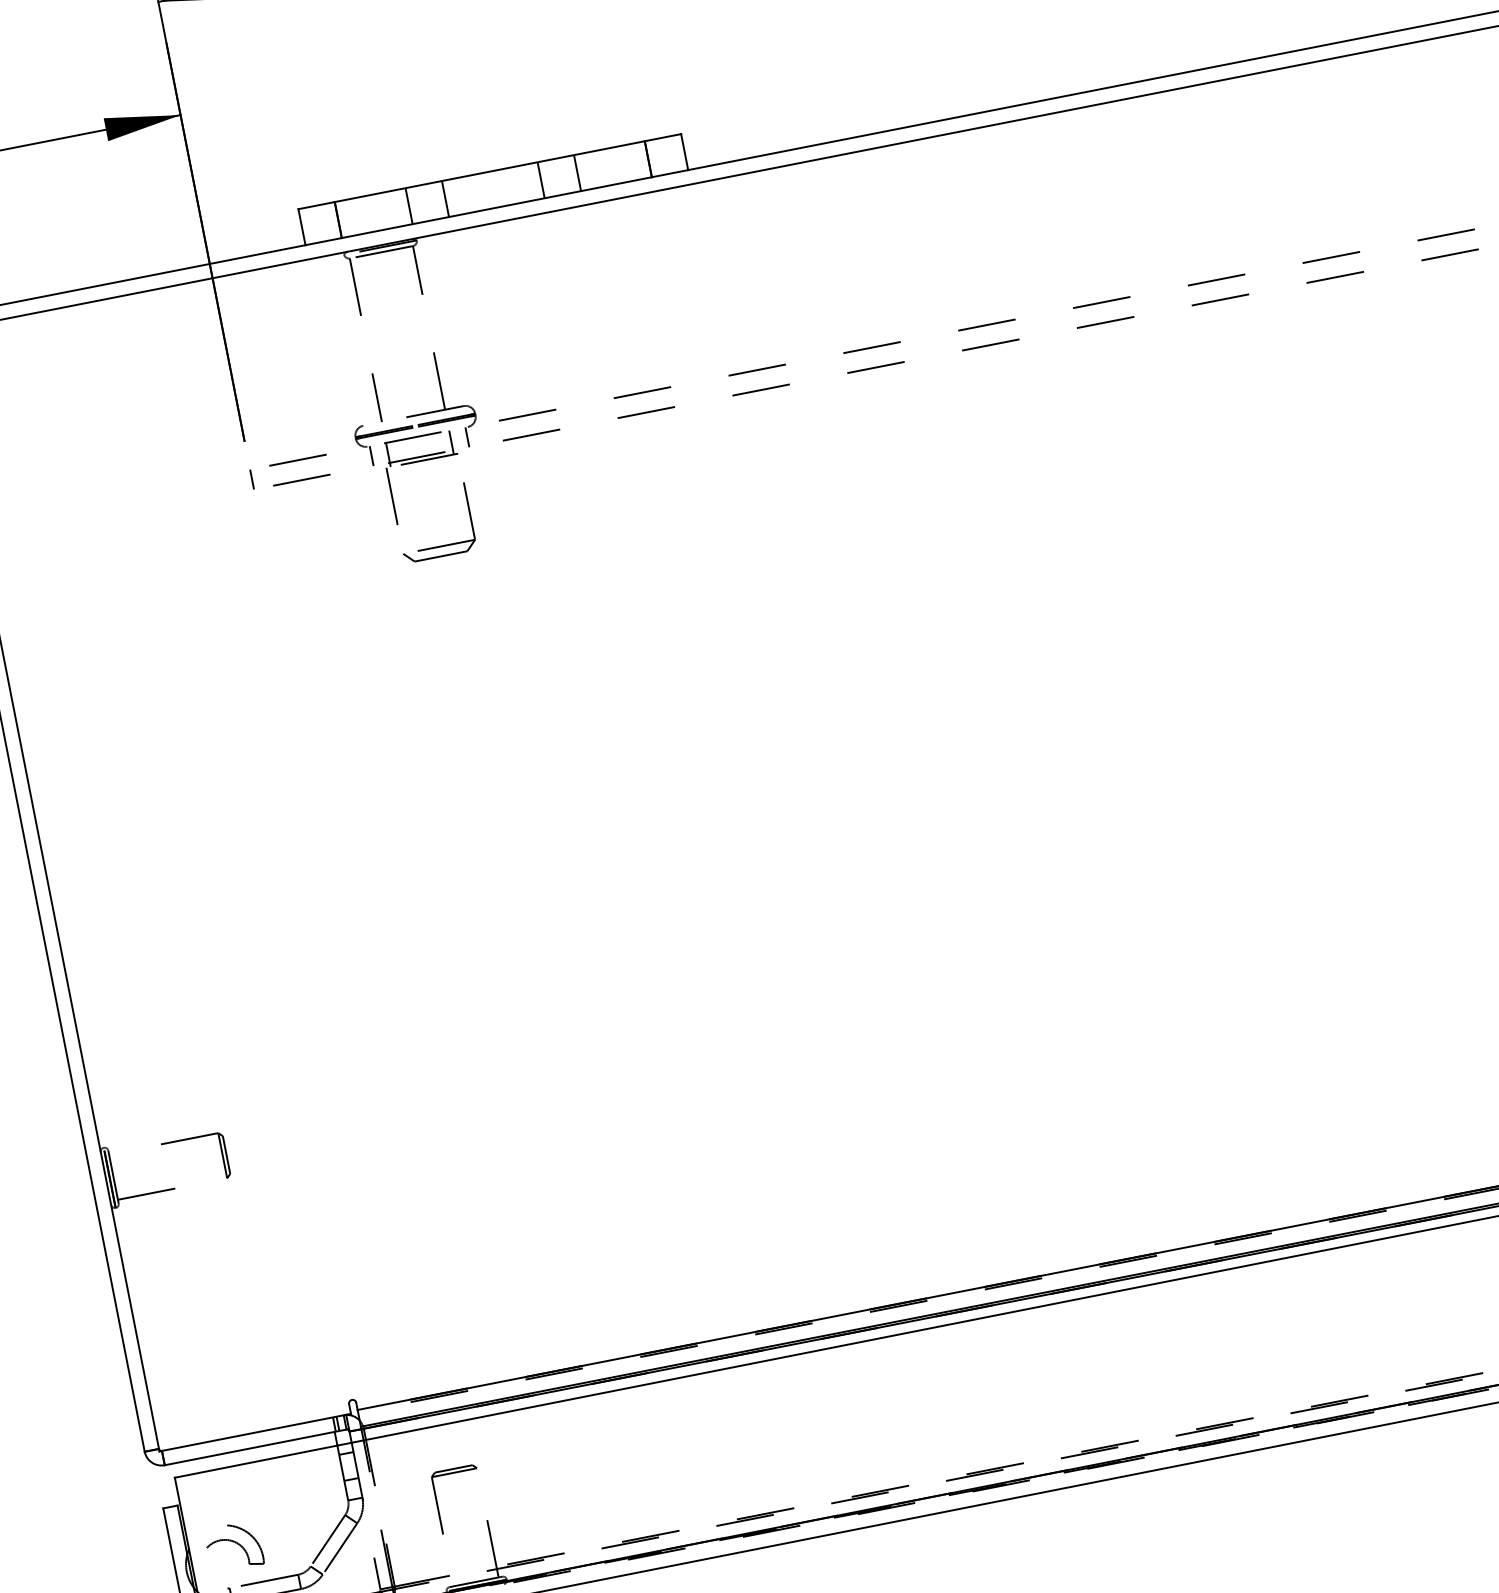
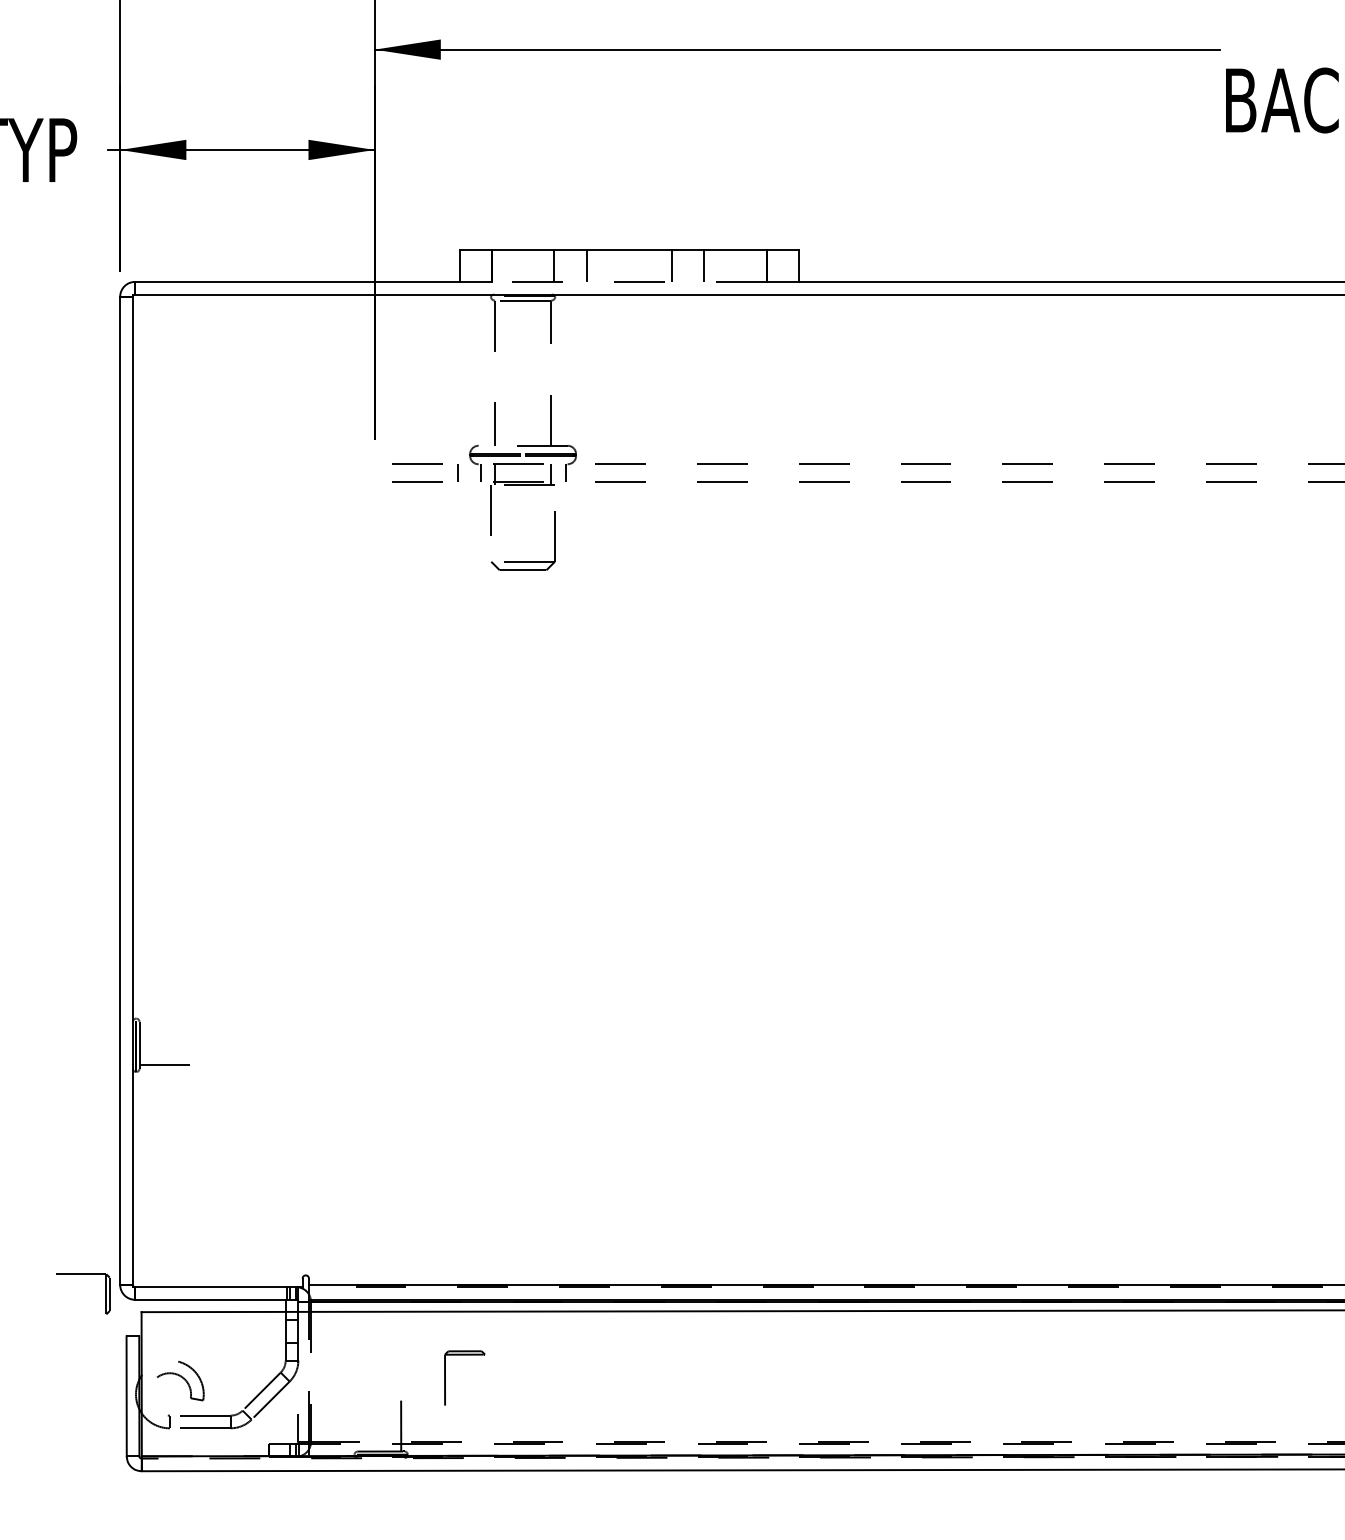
line: (496, 207) -> (628, 281), solid -> dashed
line: (251, 478) -> (457, 472), moved
part: (192, 1138) -> (83, 1274), moved
part: (437, 1502) -> (445, 1377), moved

